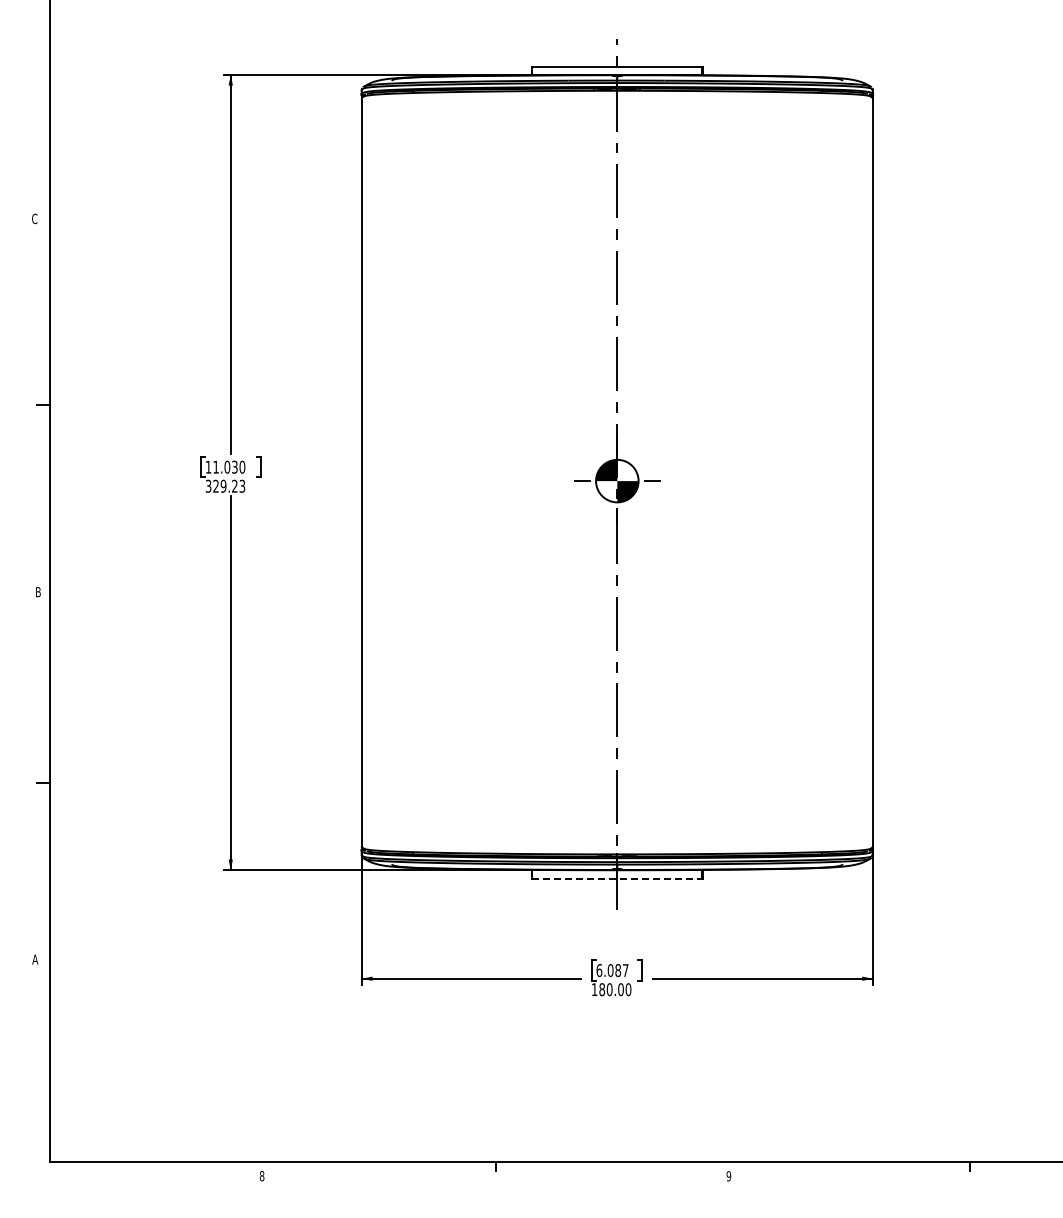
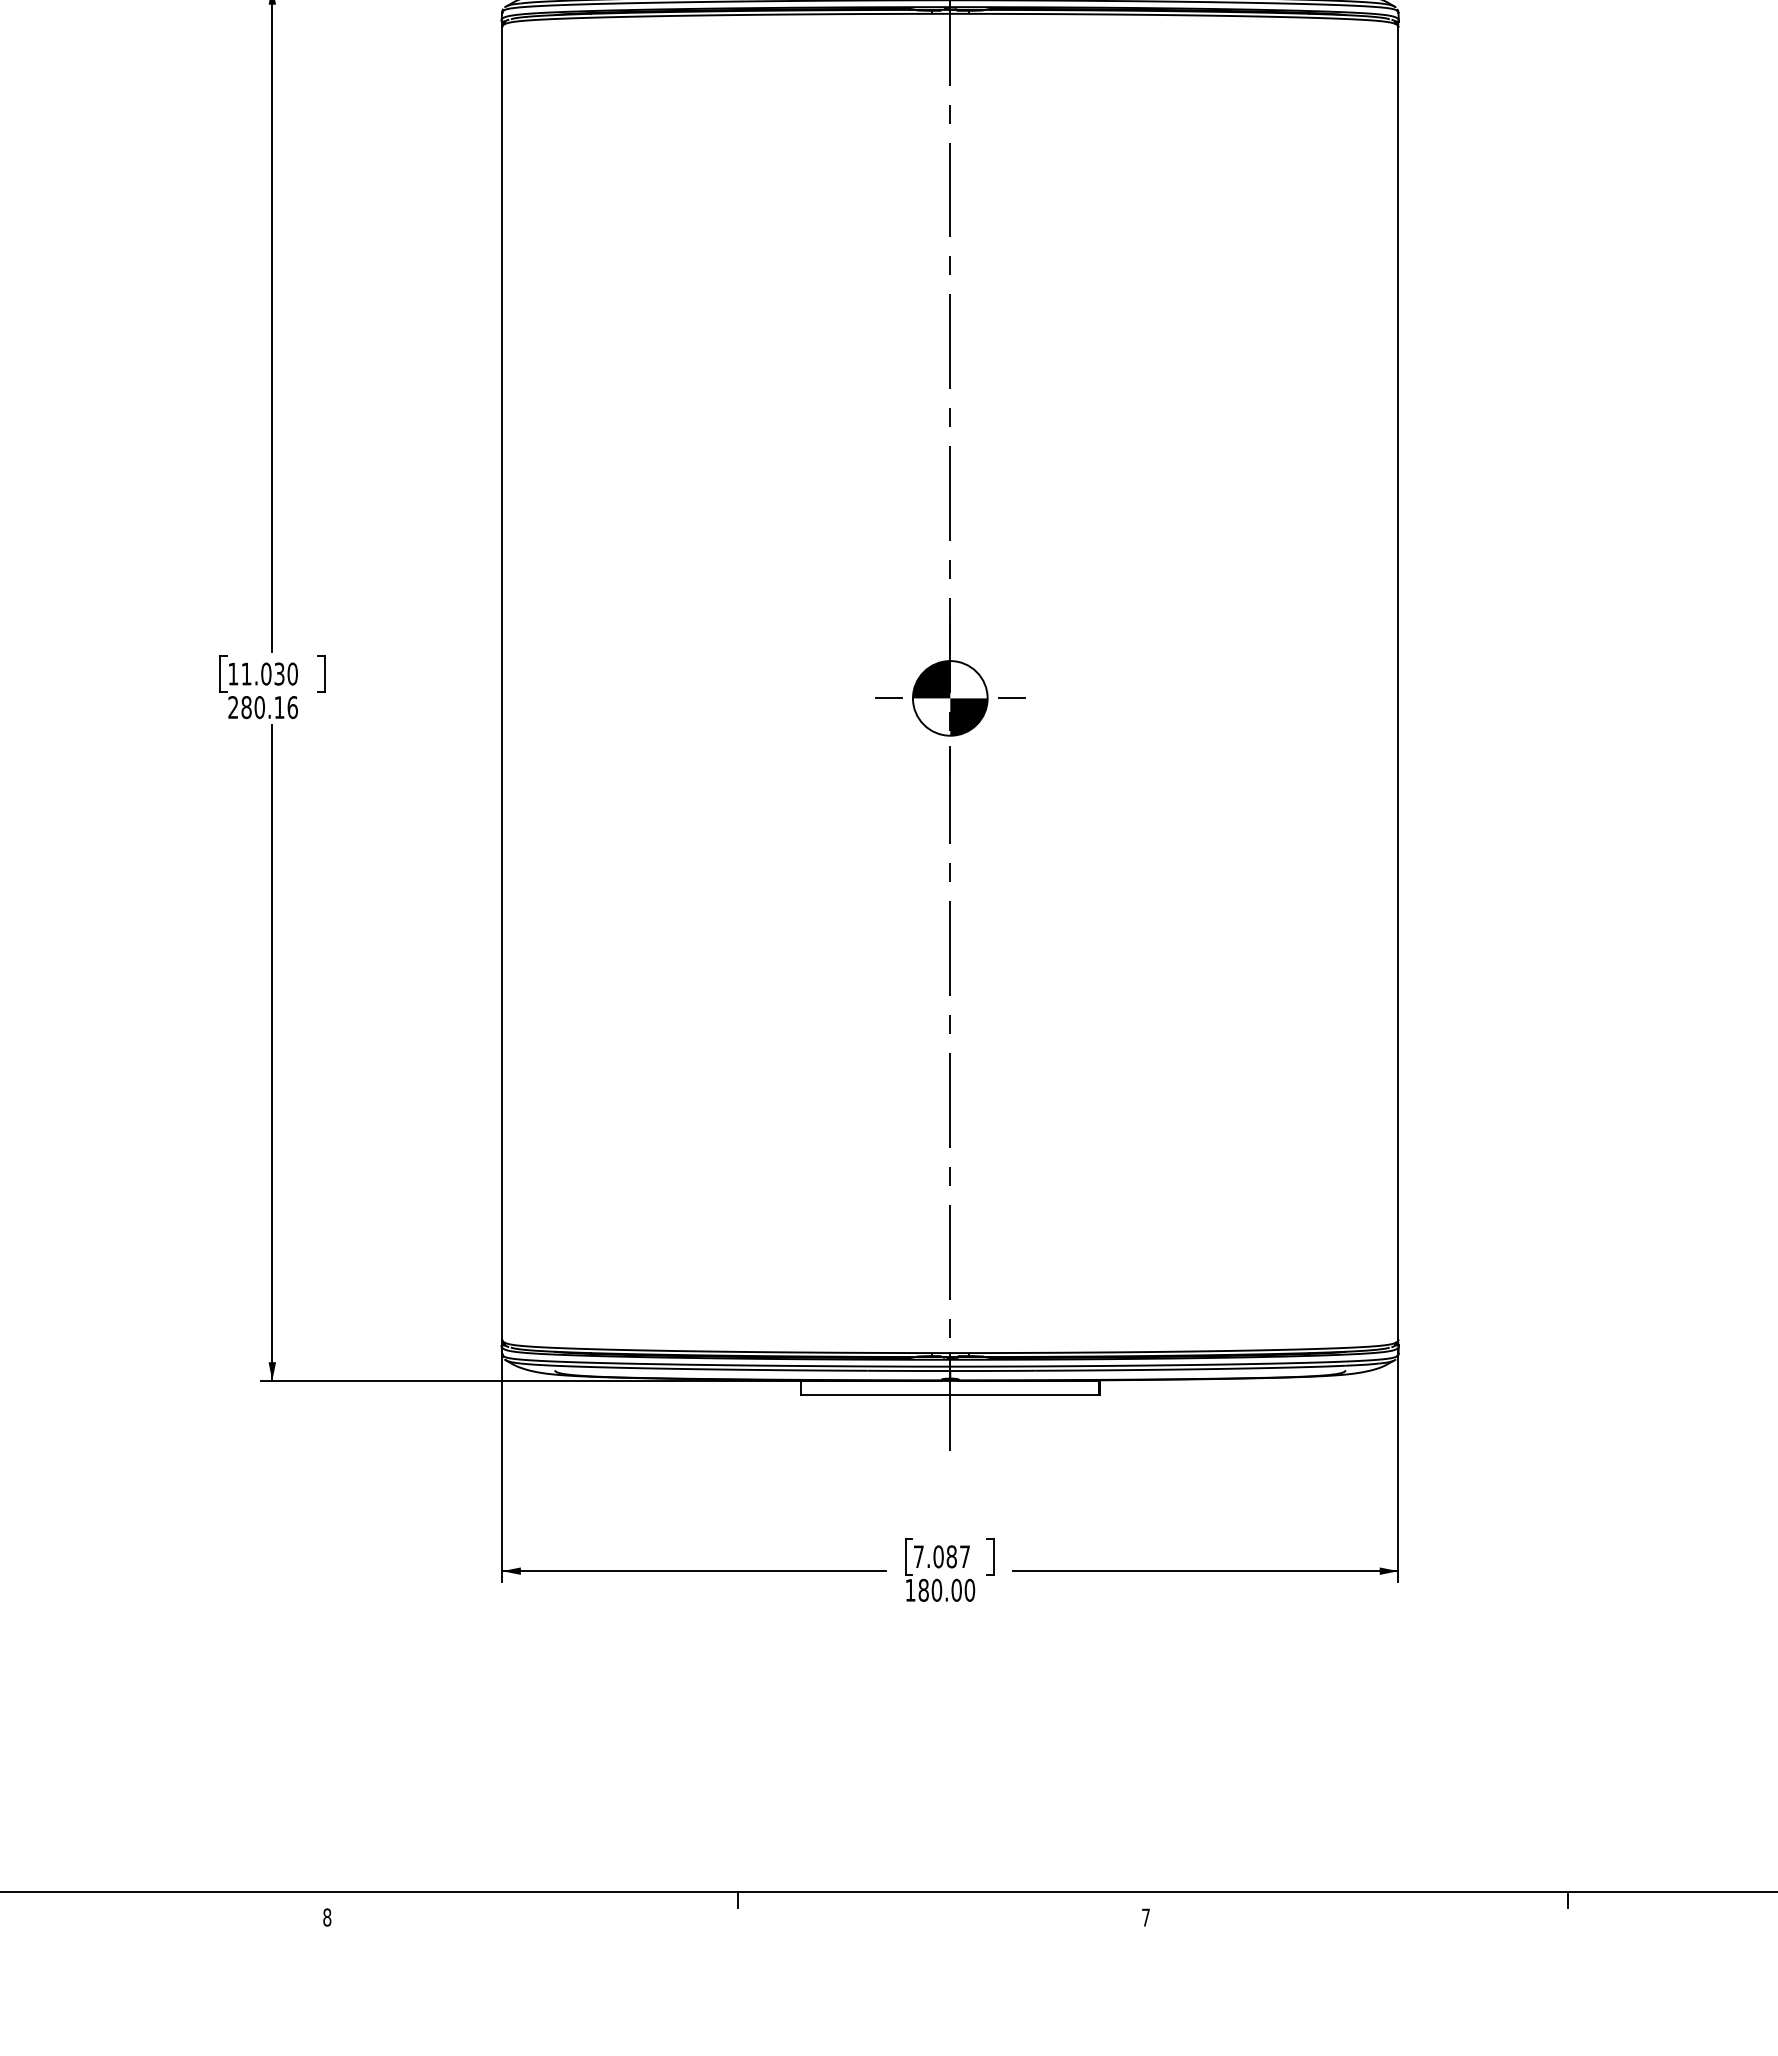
text: (225, 485) -> (263, 706), 329.23 -> 280.16
line: (617, 878) -> (950, 1395), dashed -> solid
text: (599, 970) -> (919, 1556), 6.087 -> 7.087
text: (728, 1176) -> (1145, 1918), 9 -> 7

